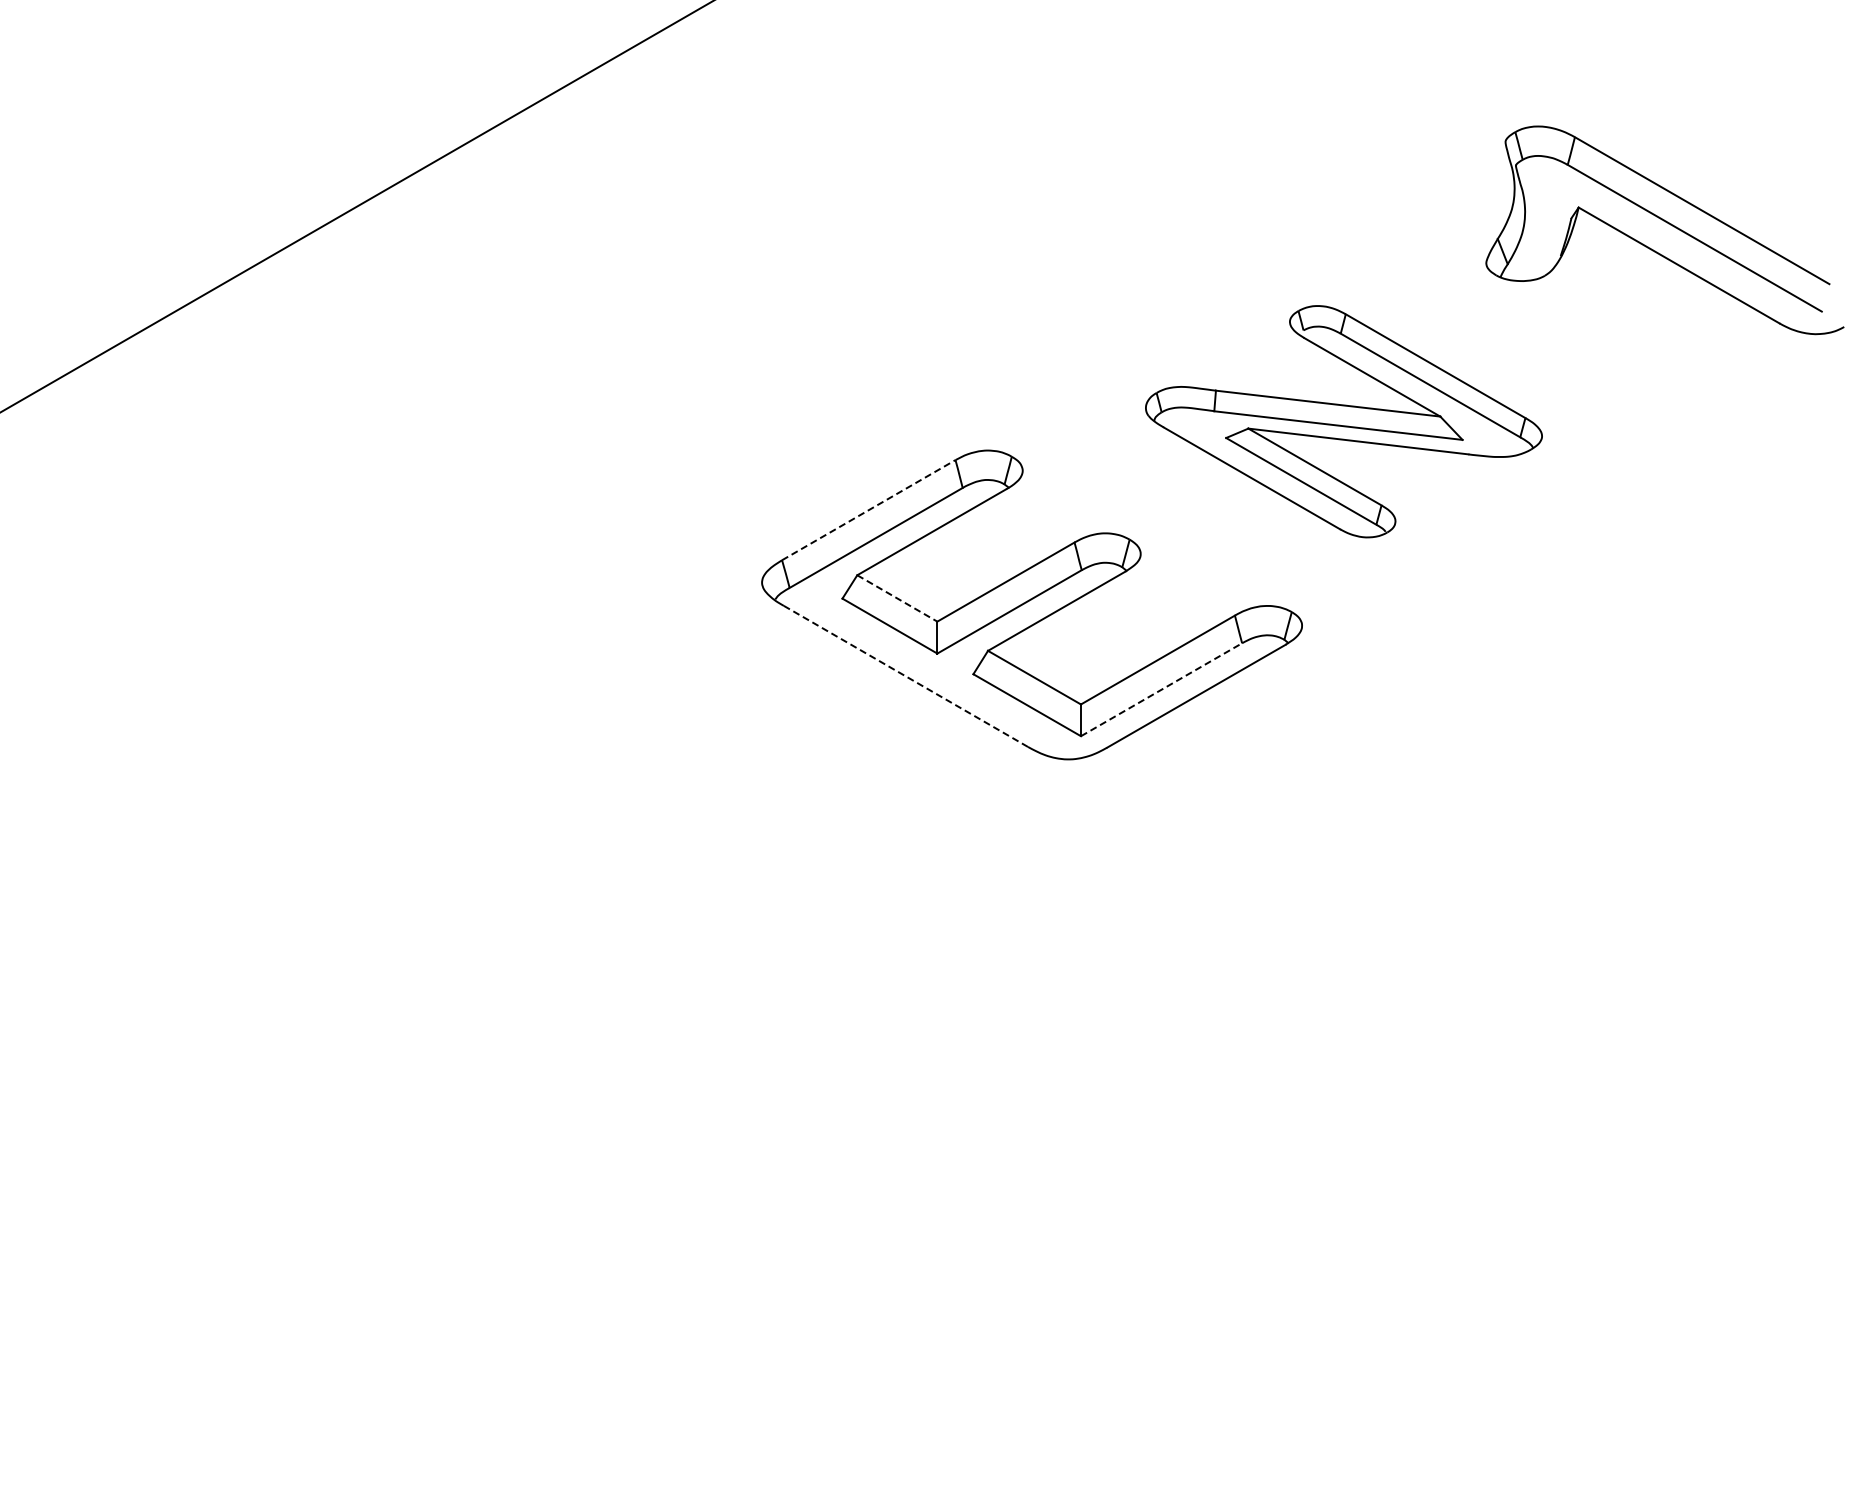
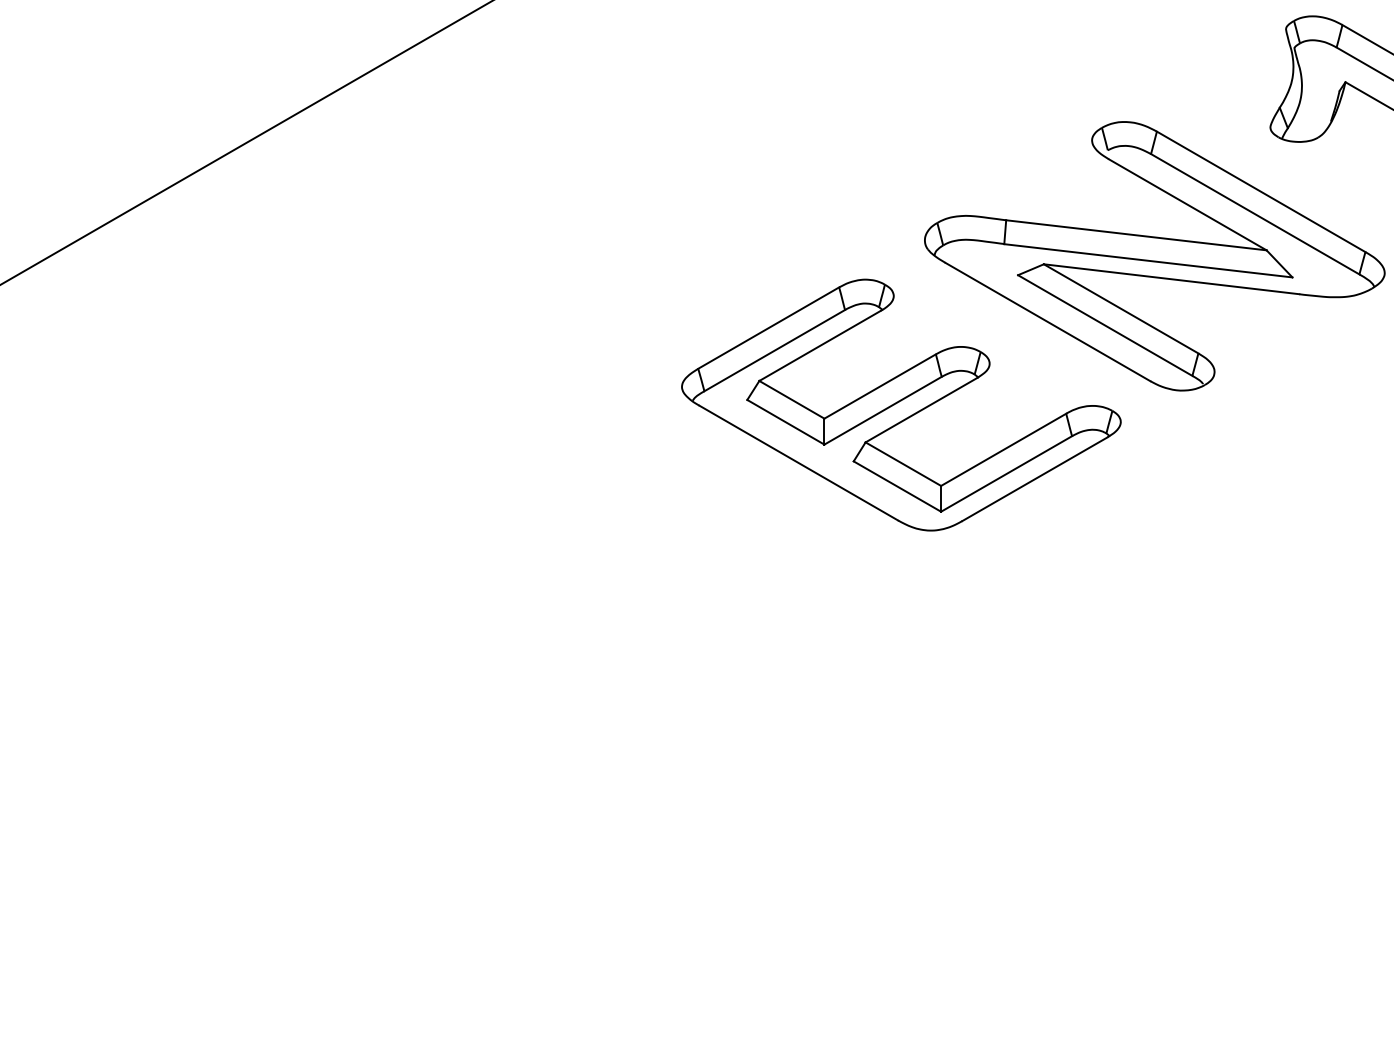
part: (1343, 421) -> (1154, 256), size x1.43
line: (869, 509) -> (769, 327), dashed -> solid
line: (897, 598) -> (792, 399), dashed -> solid
line: (905, 676) -> (798, 463), dashed -> solid
line: (1162, 689) -> (1007, 473), dashed -> solid

